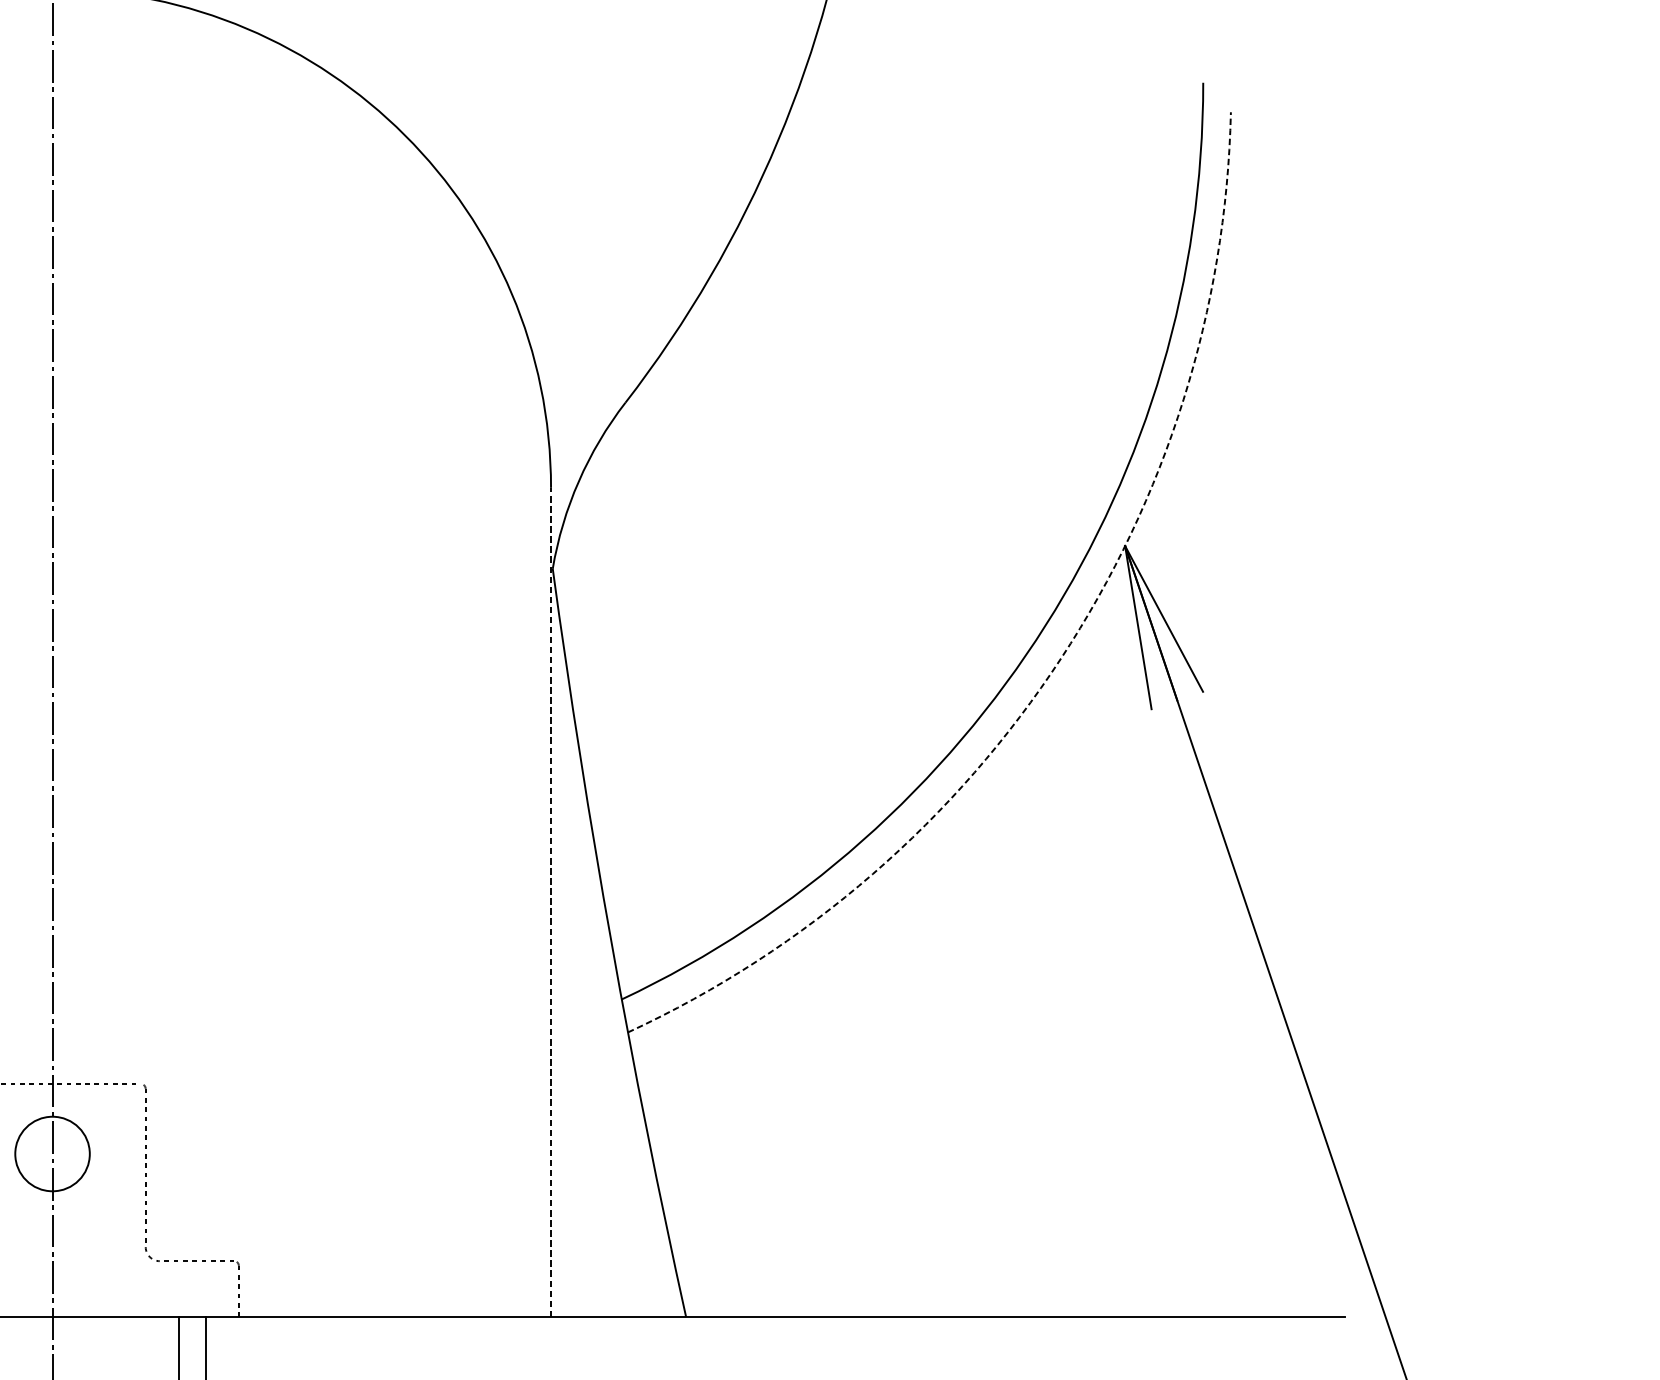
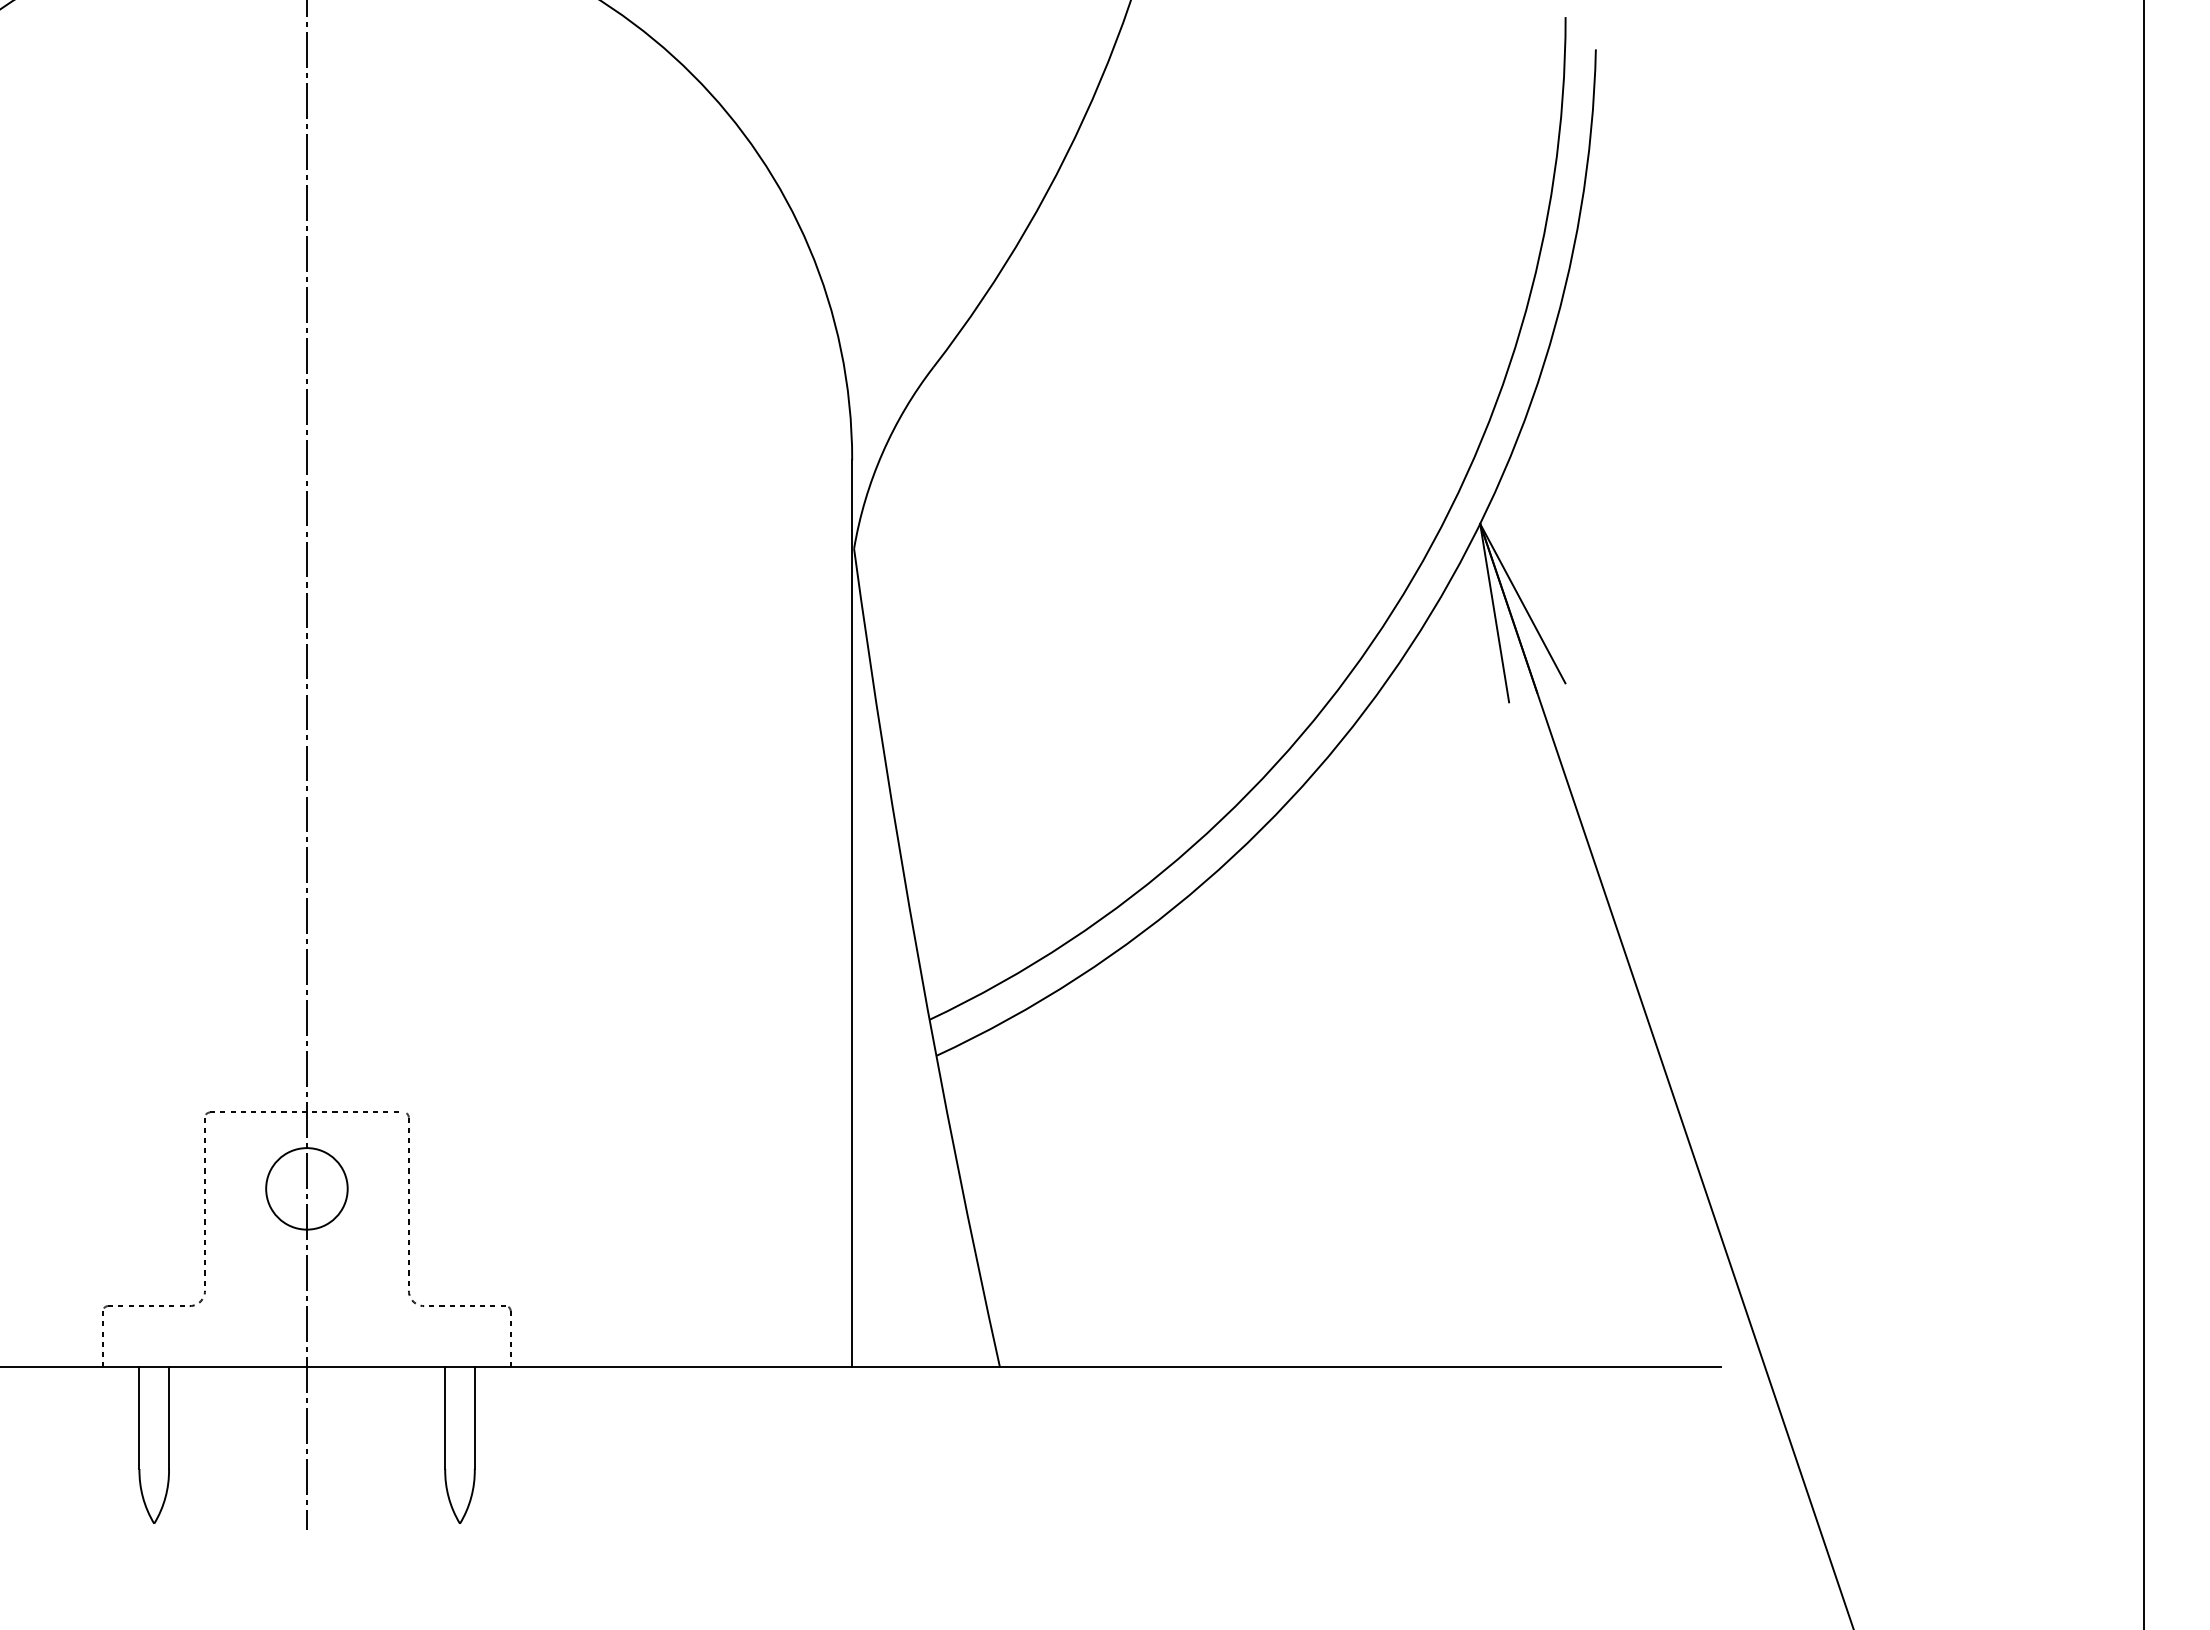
arc: (1061, 658) -> (1410, 646), dashed -> solid
line: (551, 902) -> (852, 913), dashed -> solid

